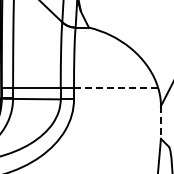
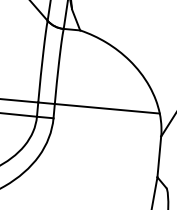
line: (115, 87) -> (106, 108), dashed -> solid
line: (160, 123) -> (158, 158), dashed -> solid

